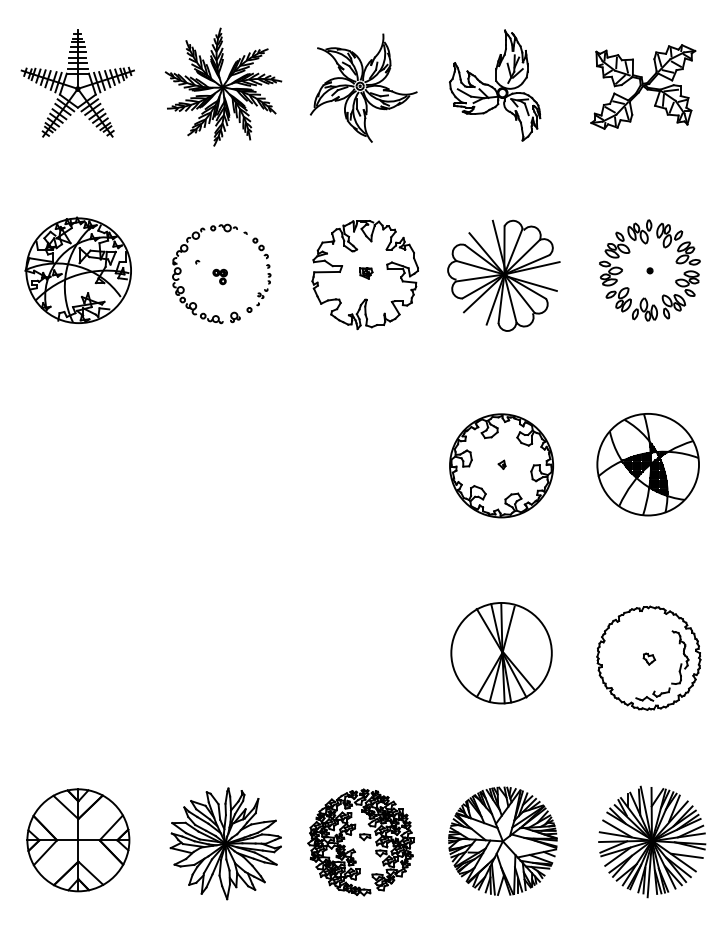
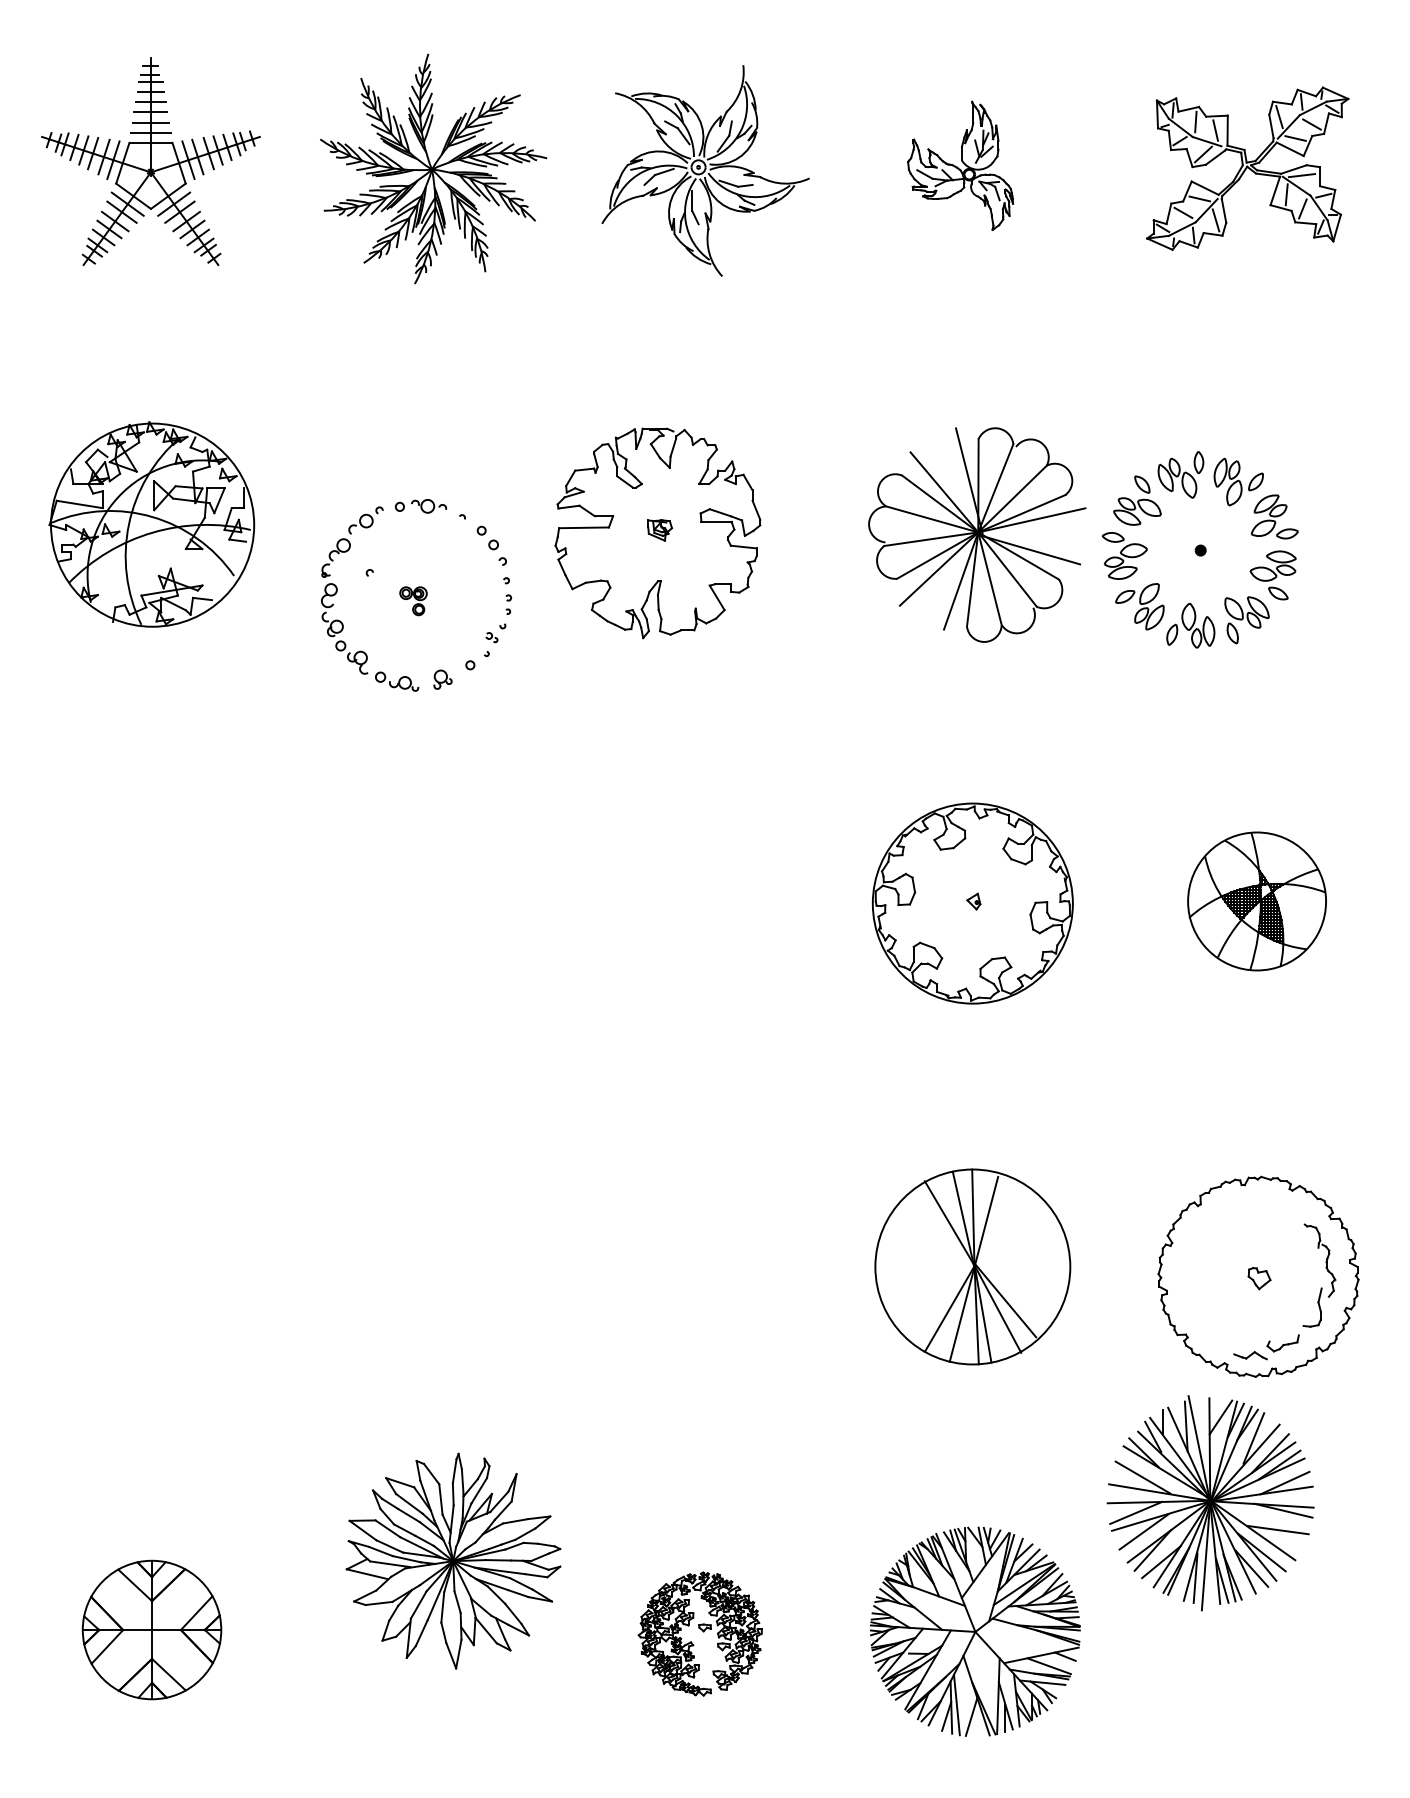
part: (495, 85) -> (961, 165), size x0.6
part: (649, 270) -> (1199, 549), moved
part: (221, 273) -> (415, 594), moved
part: (364, 275) -> (656, 534), moved
part: (647, 464) -> (1255, 900), size x0.7
part: (78, 840) -> (152, 1630), size x0.7
part: (652, 841) -> (1211, 1502), moved
part: (360, 842) -> (699, 1634), size x0.6
part: (225, 843) -> (452, 1560), moved

